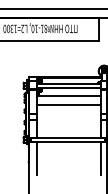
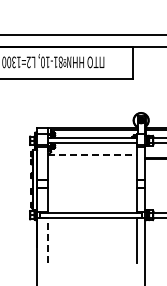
line: (68, 95) -> (92, 154), solid -> dashed
line: (68, 104) -> (92, 166), removed
line: (36, 158) -> (48, 240), solid -> dashed

